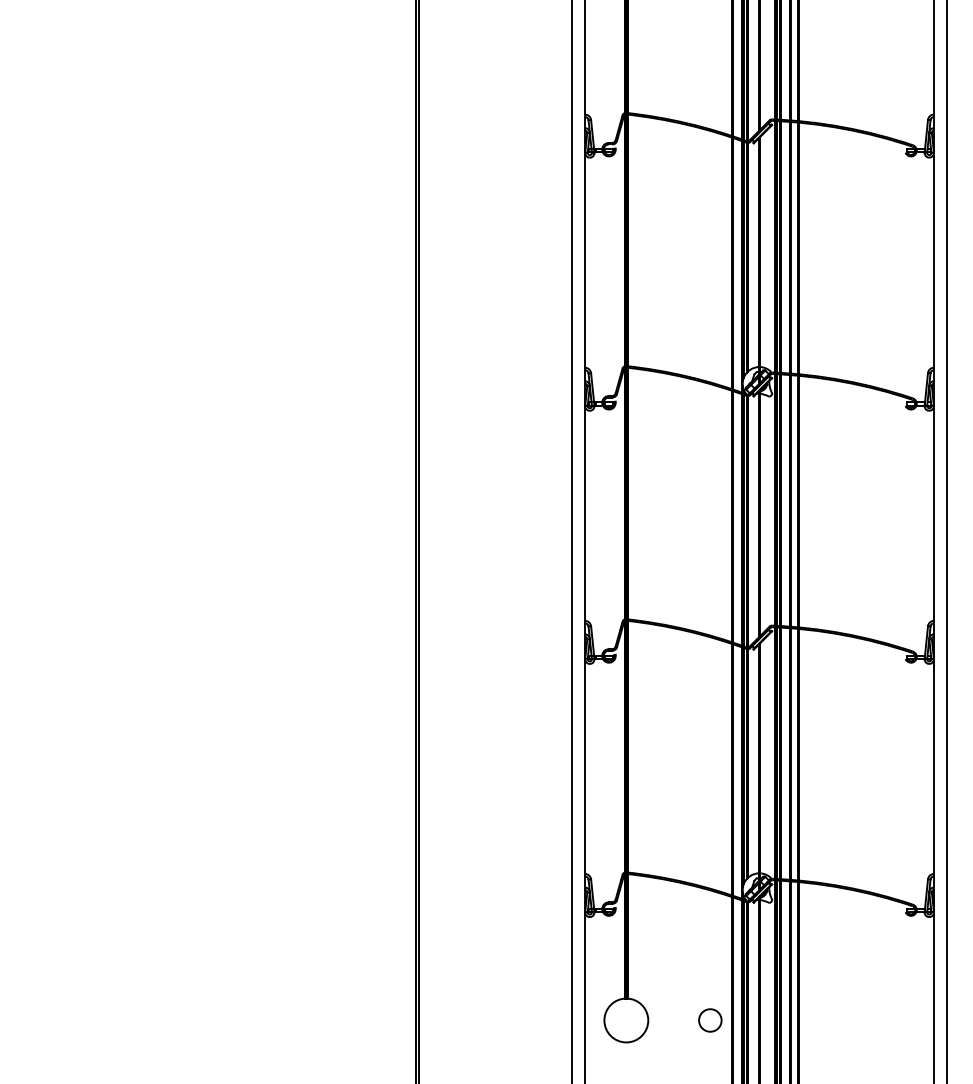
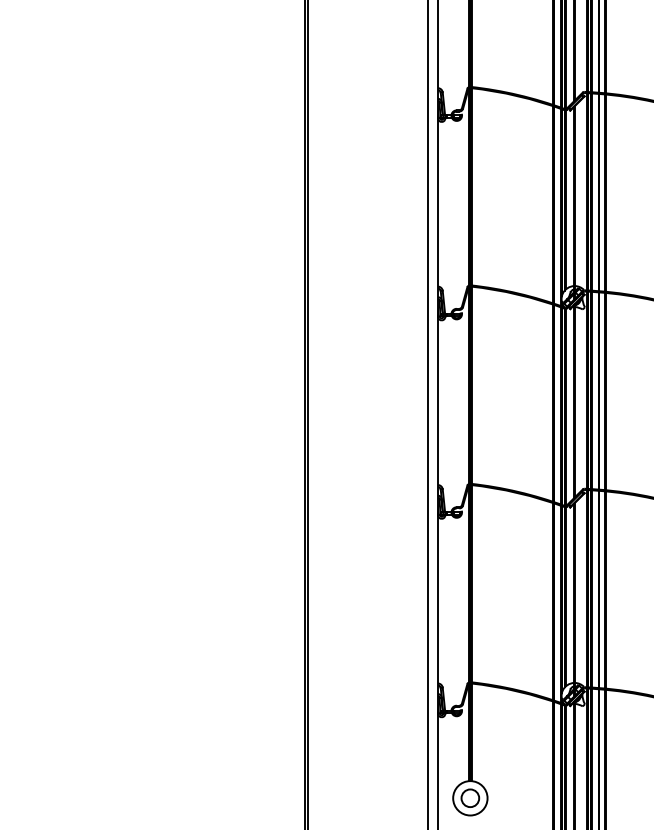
circle: (710, 1020) -> (470, 798), moved

